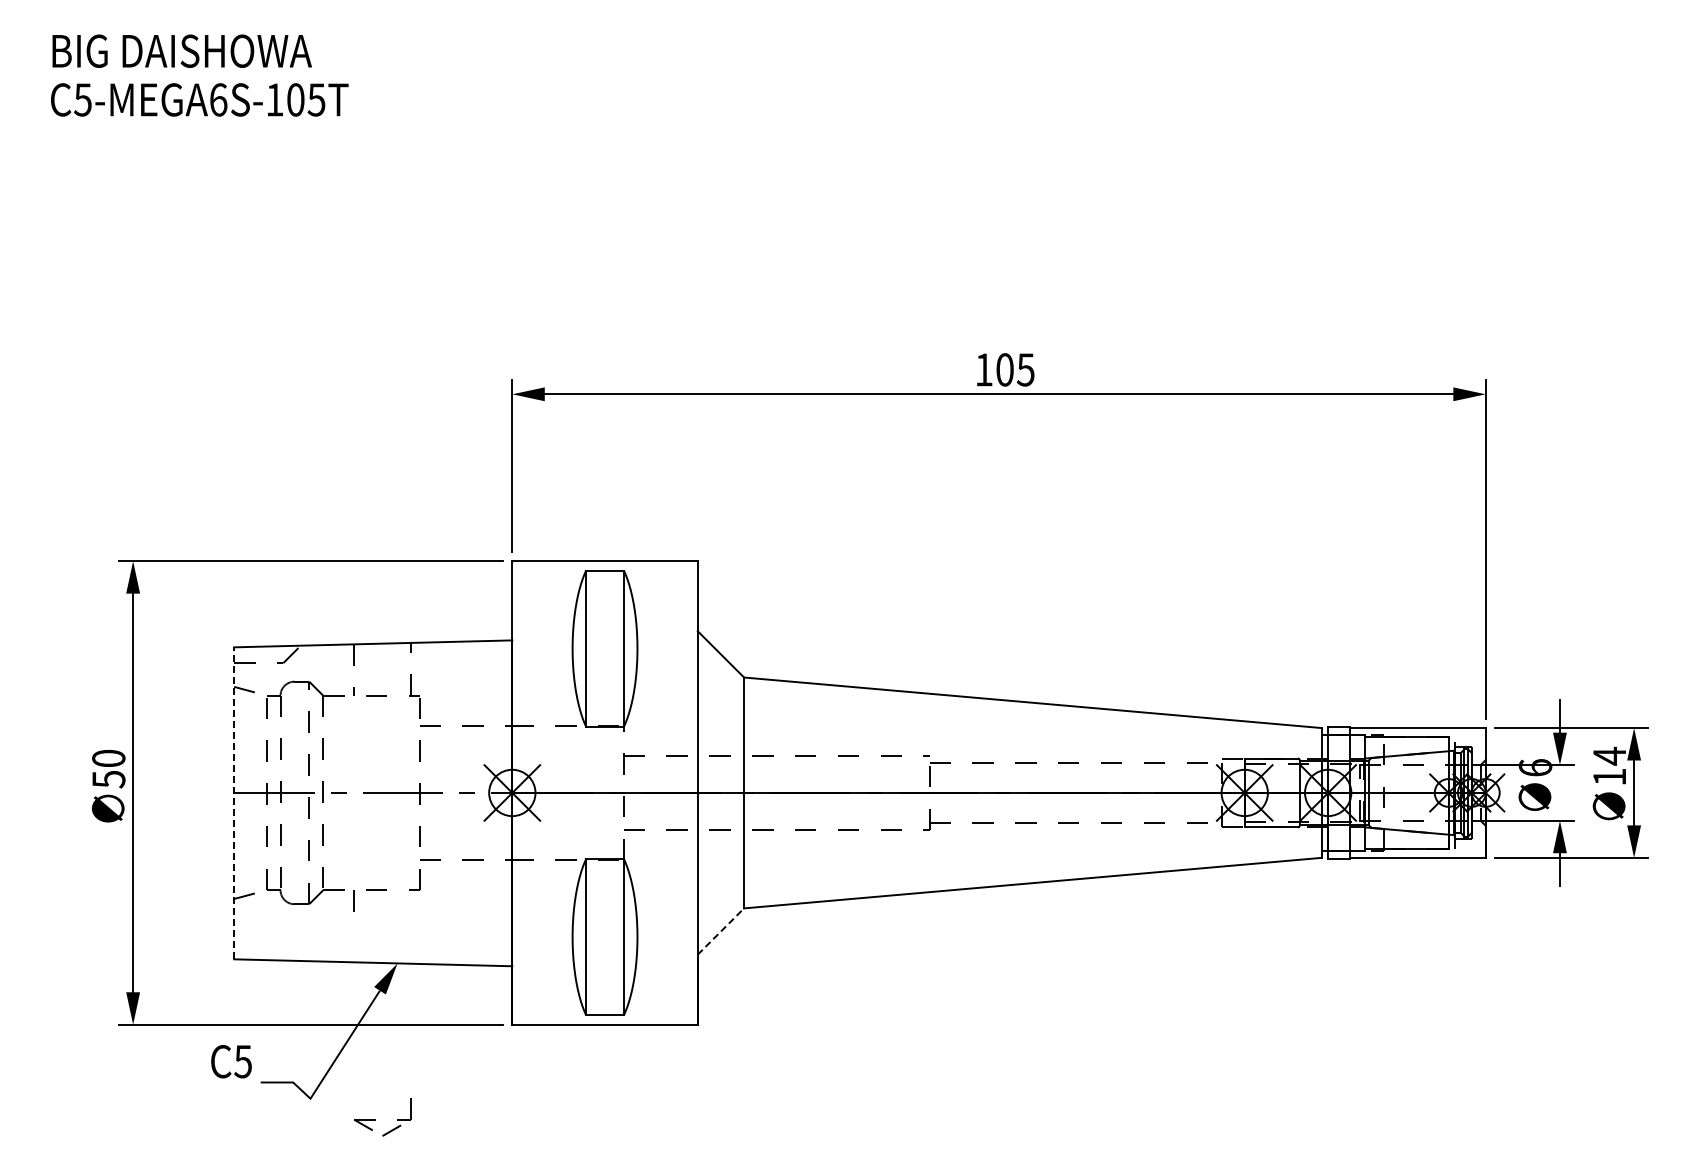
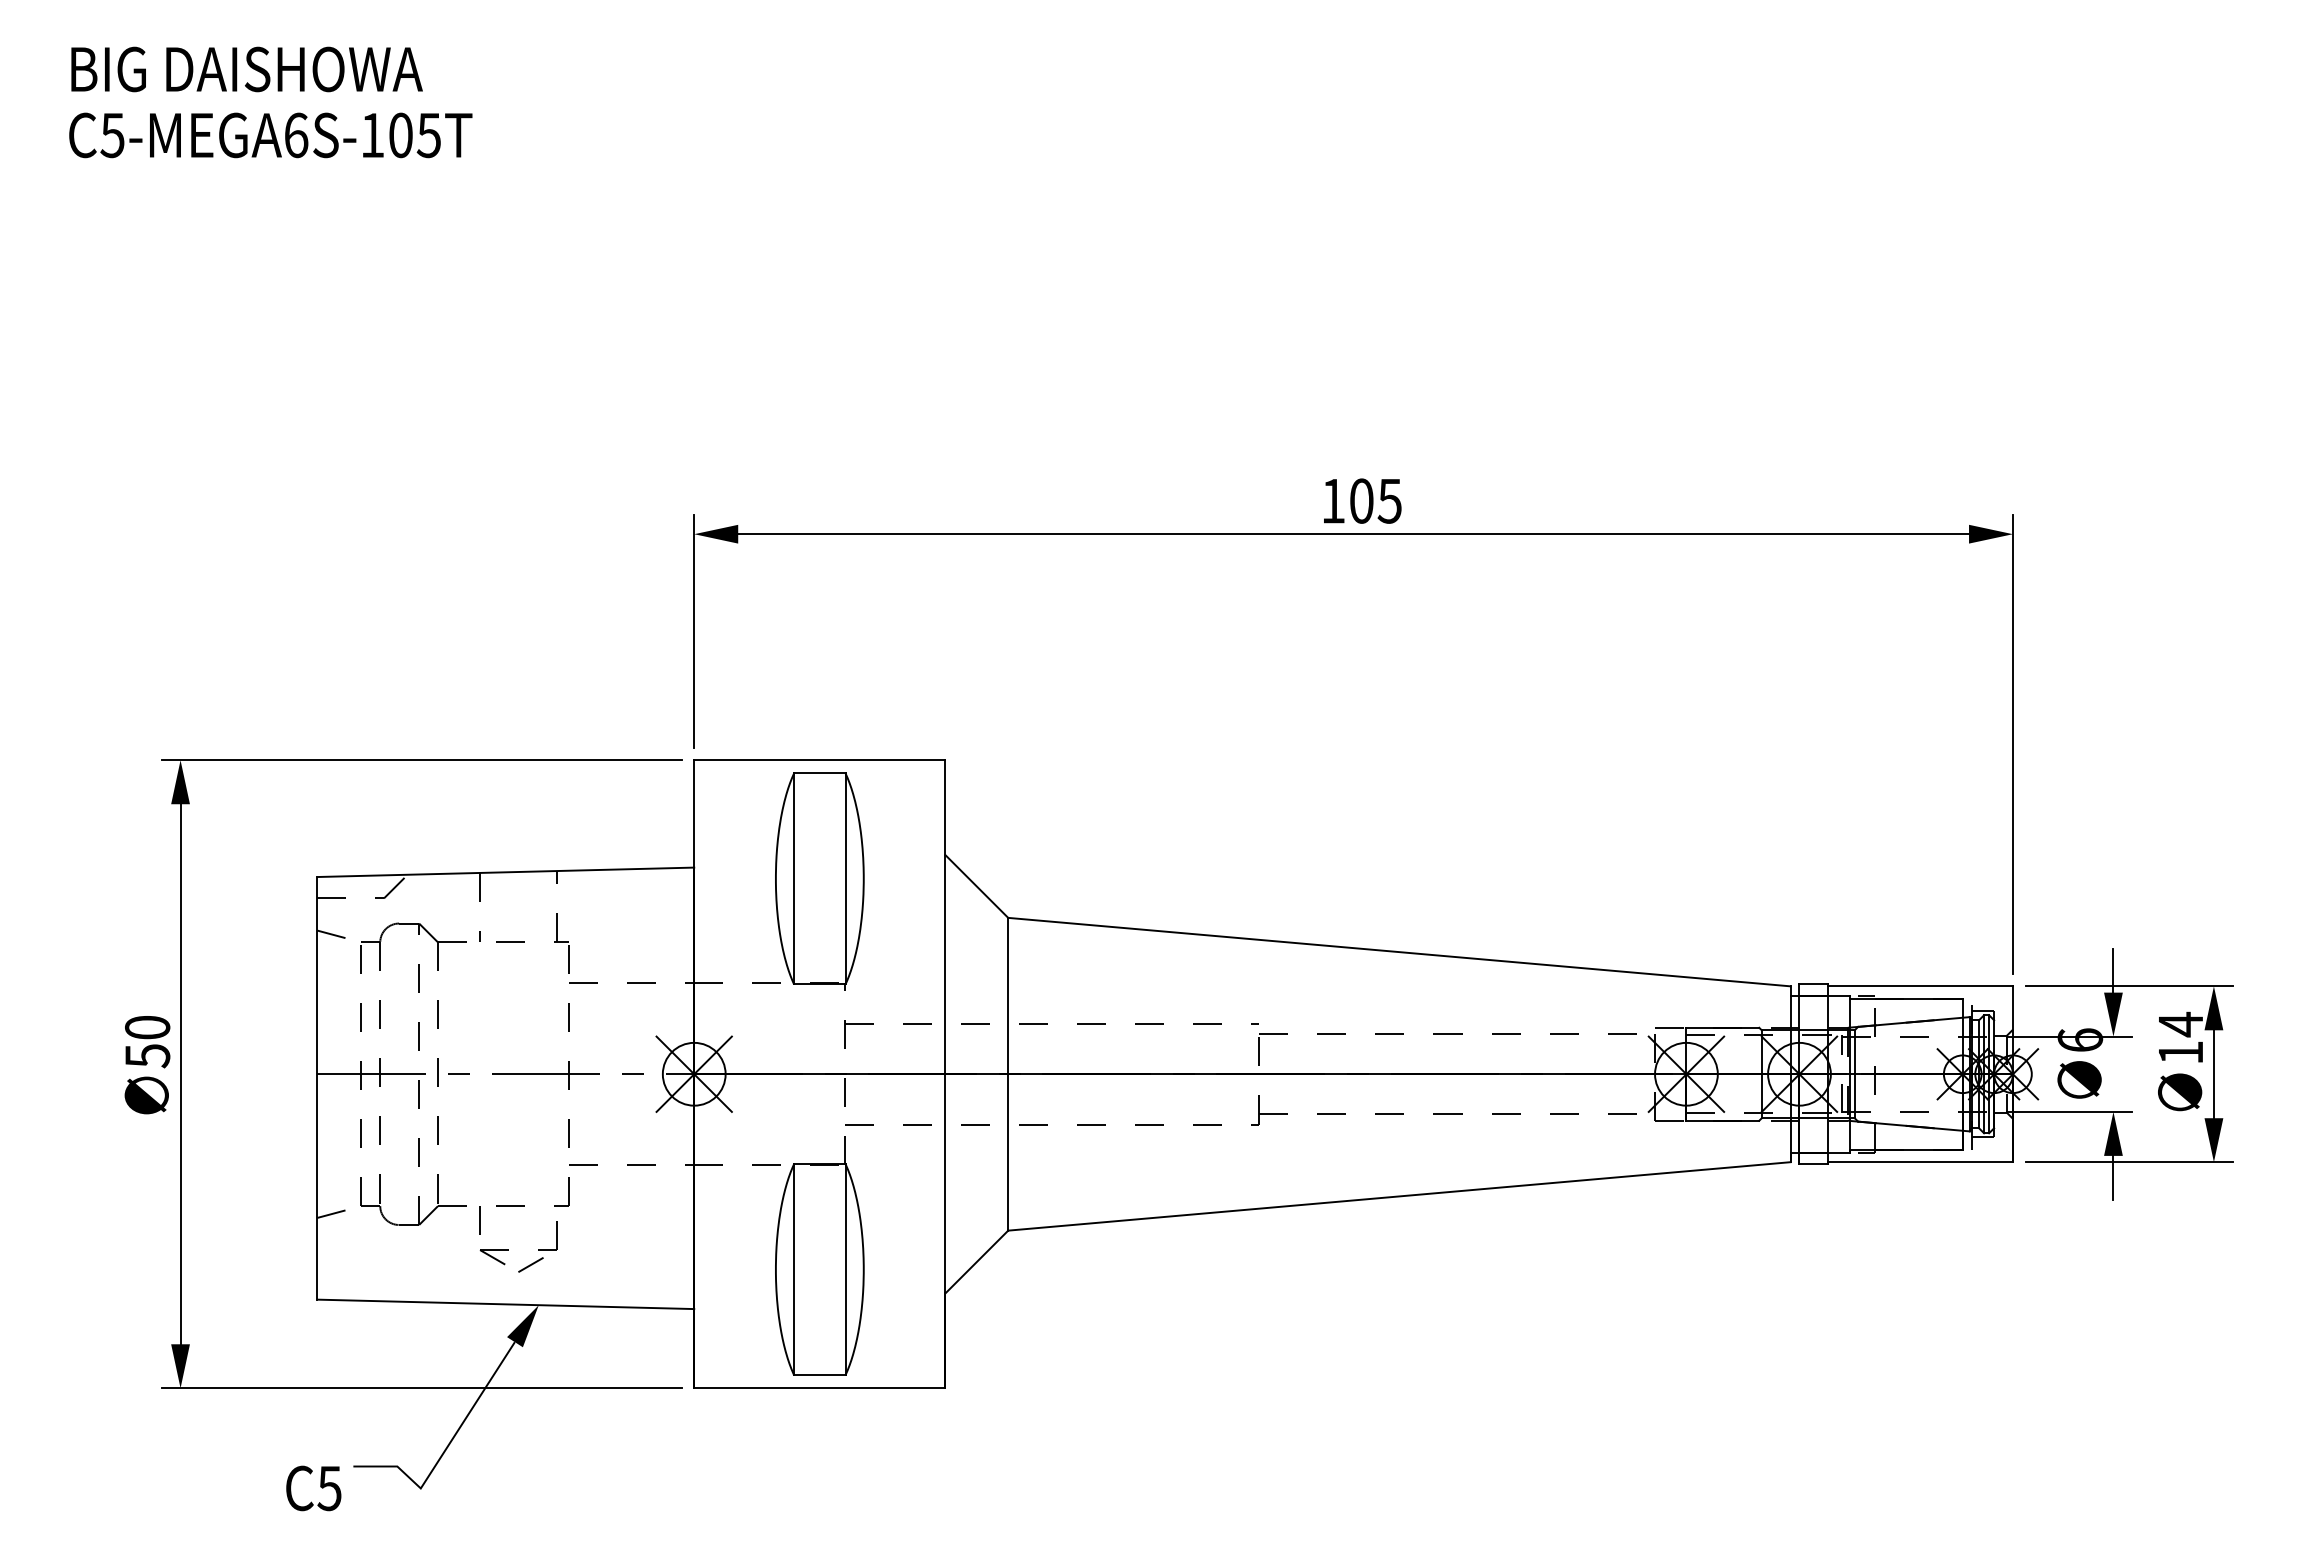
line: (234, 803) -> (317, 1088), dashed -> solid
line: (720, 931) -> (976, 1261), dashed -> solid
text: (231, 1061) -> (313, 1488), moved
part: (375, 1119) -> (508, 1249), moved

